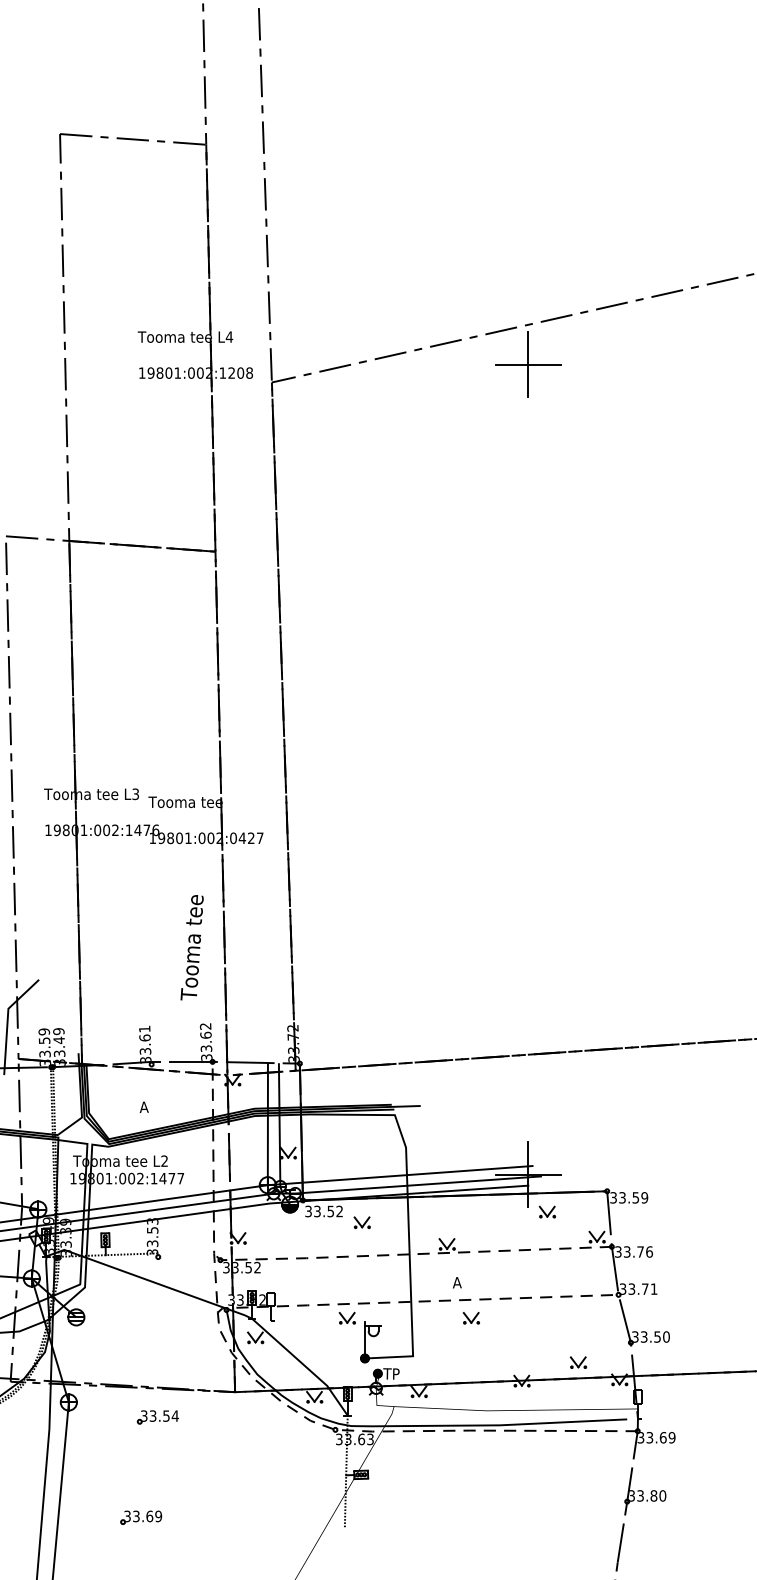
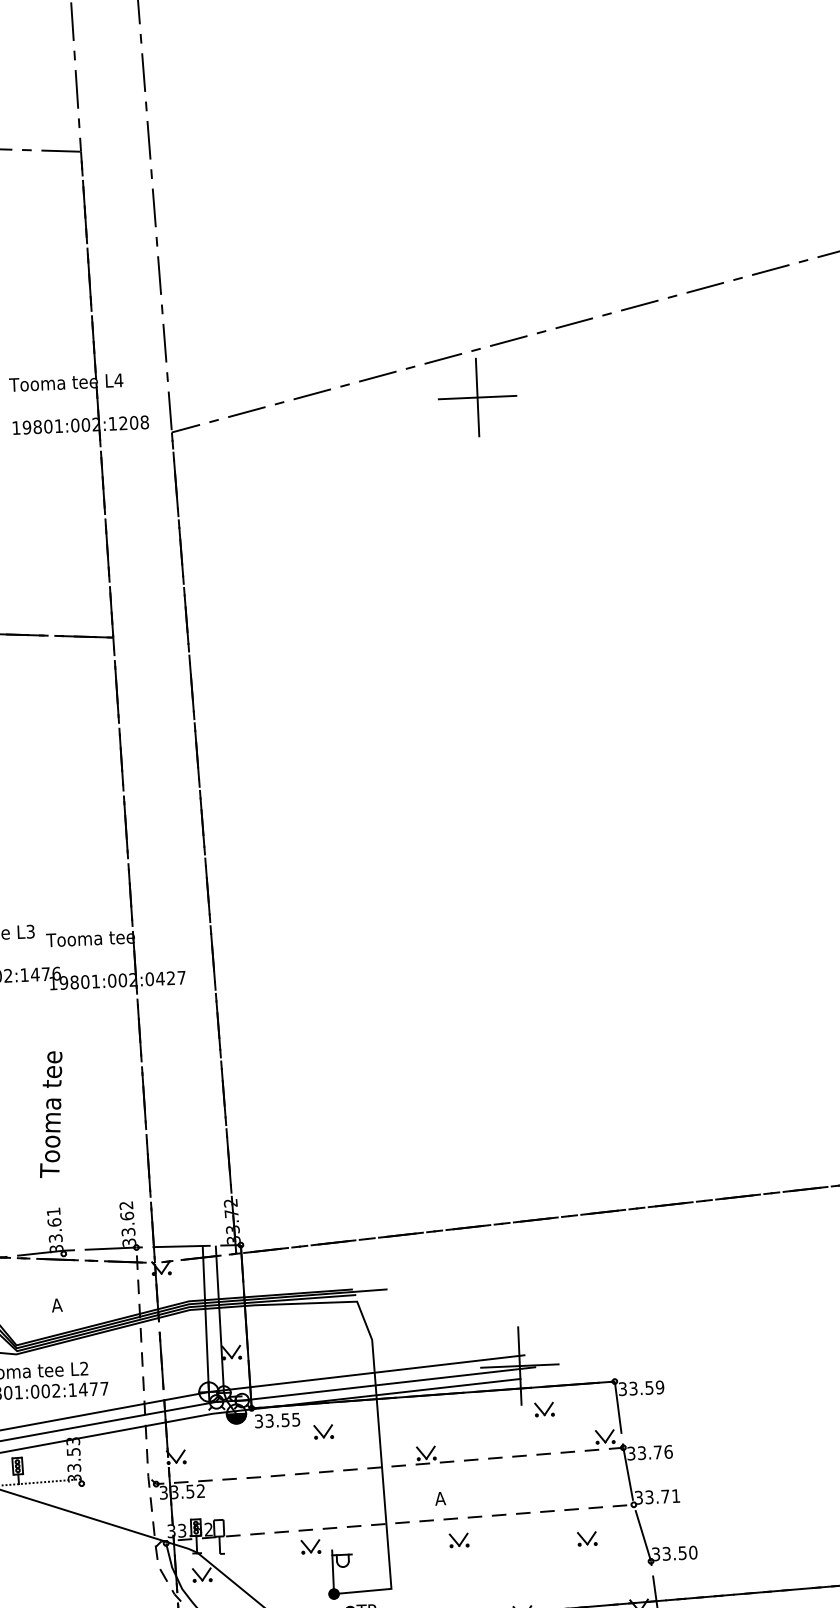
text: (191, 947) -> (50, 1114), moved
text: (339, 1211) -> (295, 1419), 33.52 -> 33.55
part: (578, 1362) -> (587, 1538), moved

